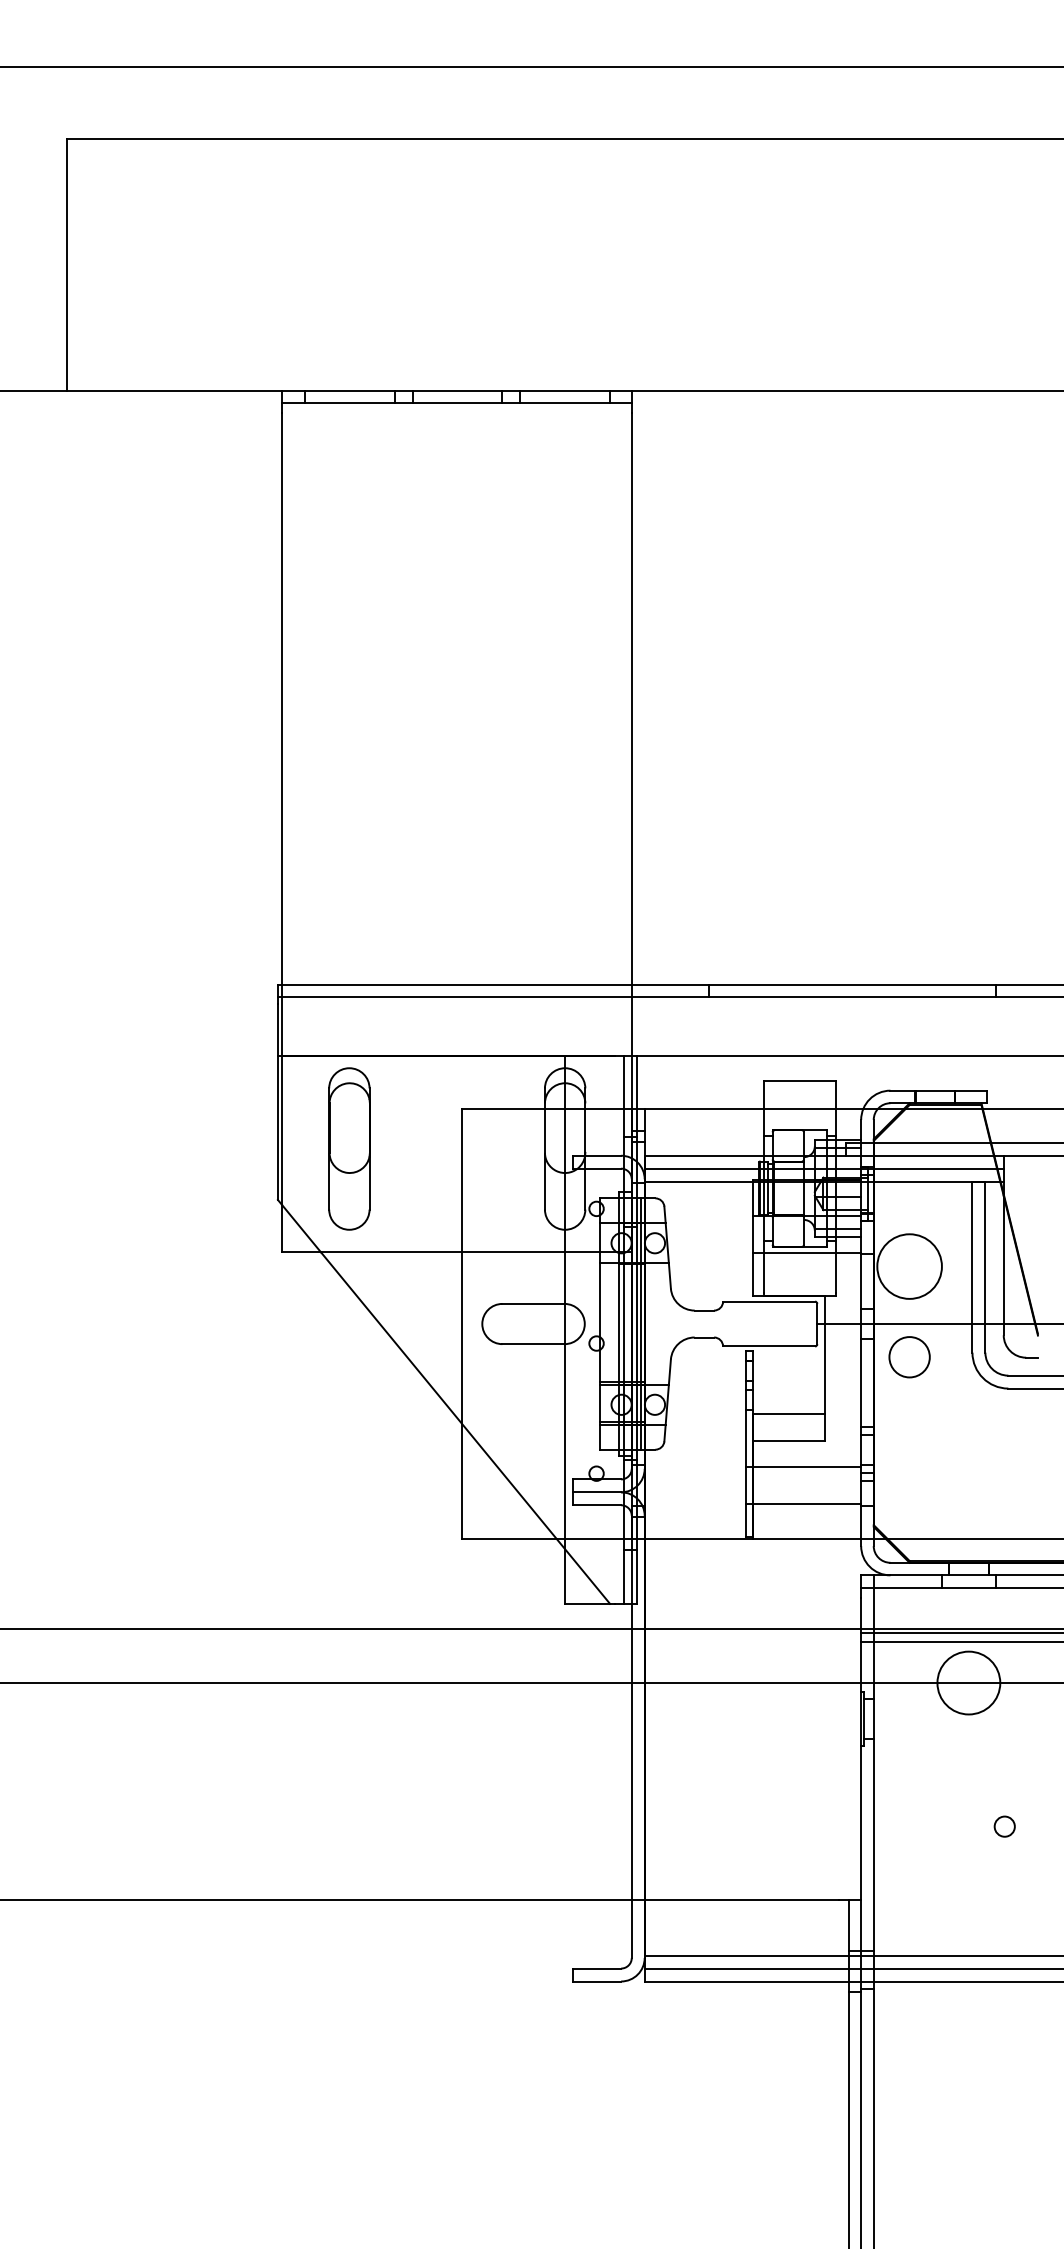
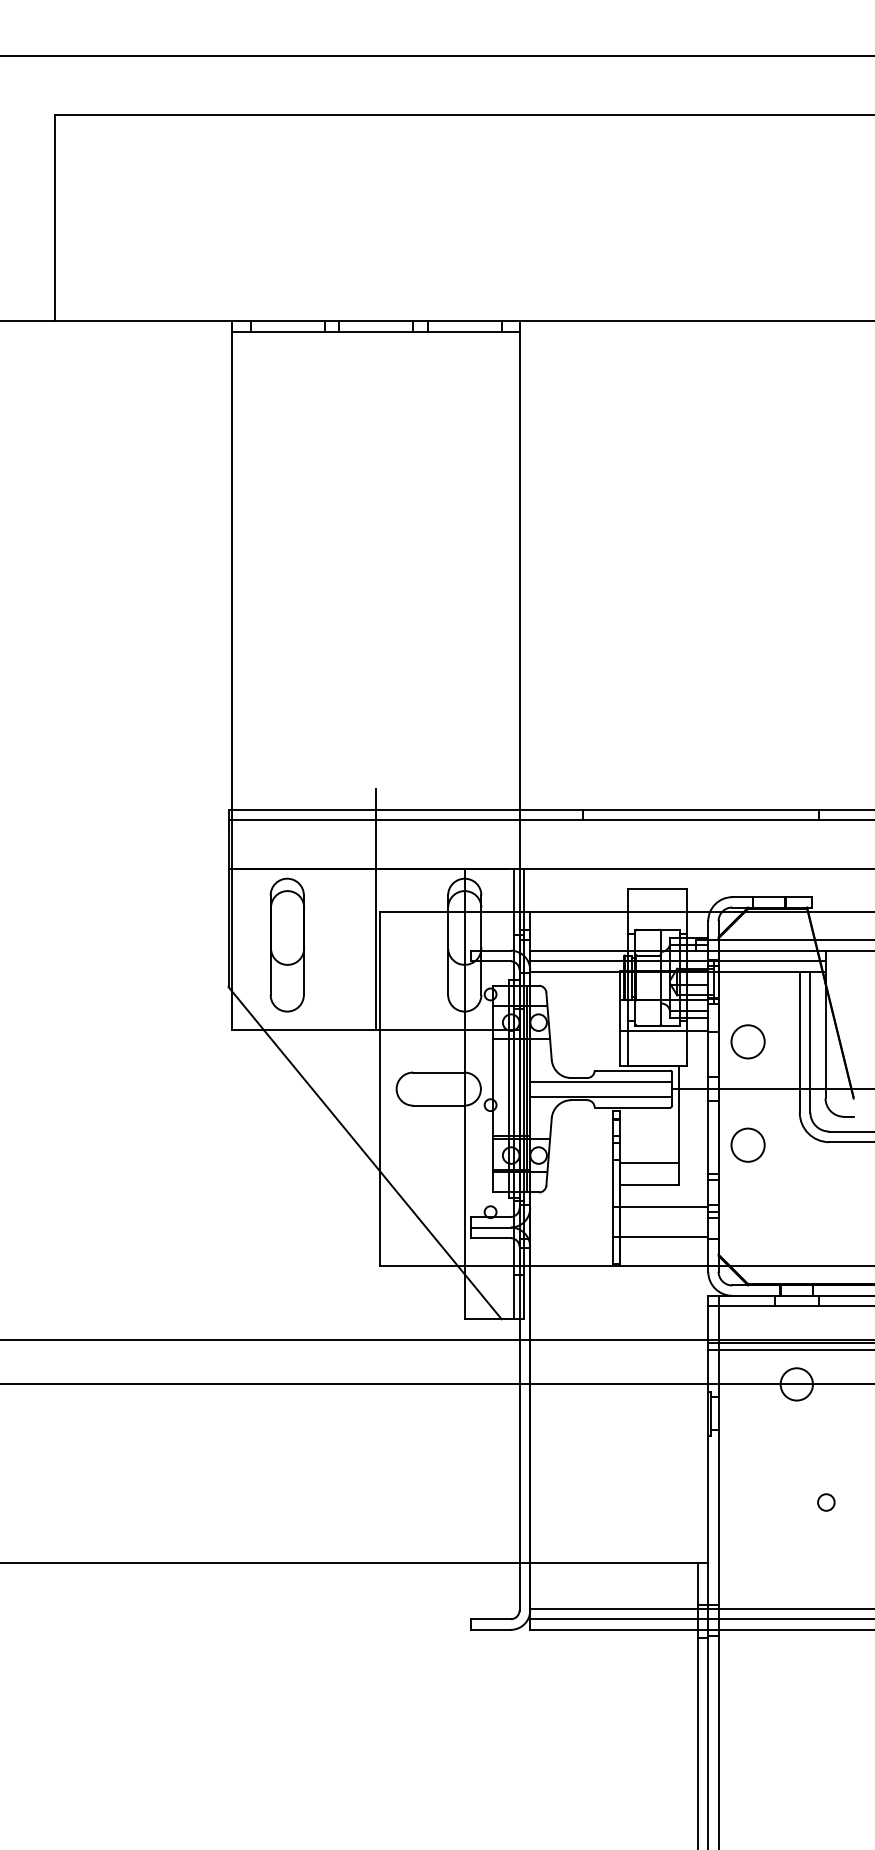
line: (457, 1105) -> (376, 909), added
circle: (909, 1266) -> (747, 1041), size x0.62
line: (730, 1315) -> (600, 1082), added
line: (730, 1333) -> (600, 1096), added
circle: (909, 1357) -> (747, 1145), moved
circle: (968, 1682) -> (796, 1383), size x0.62

